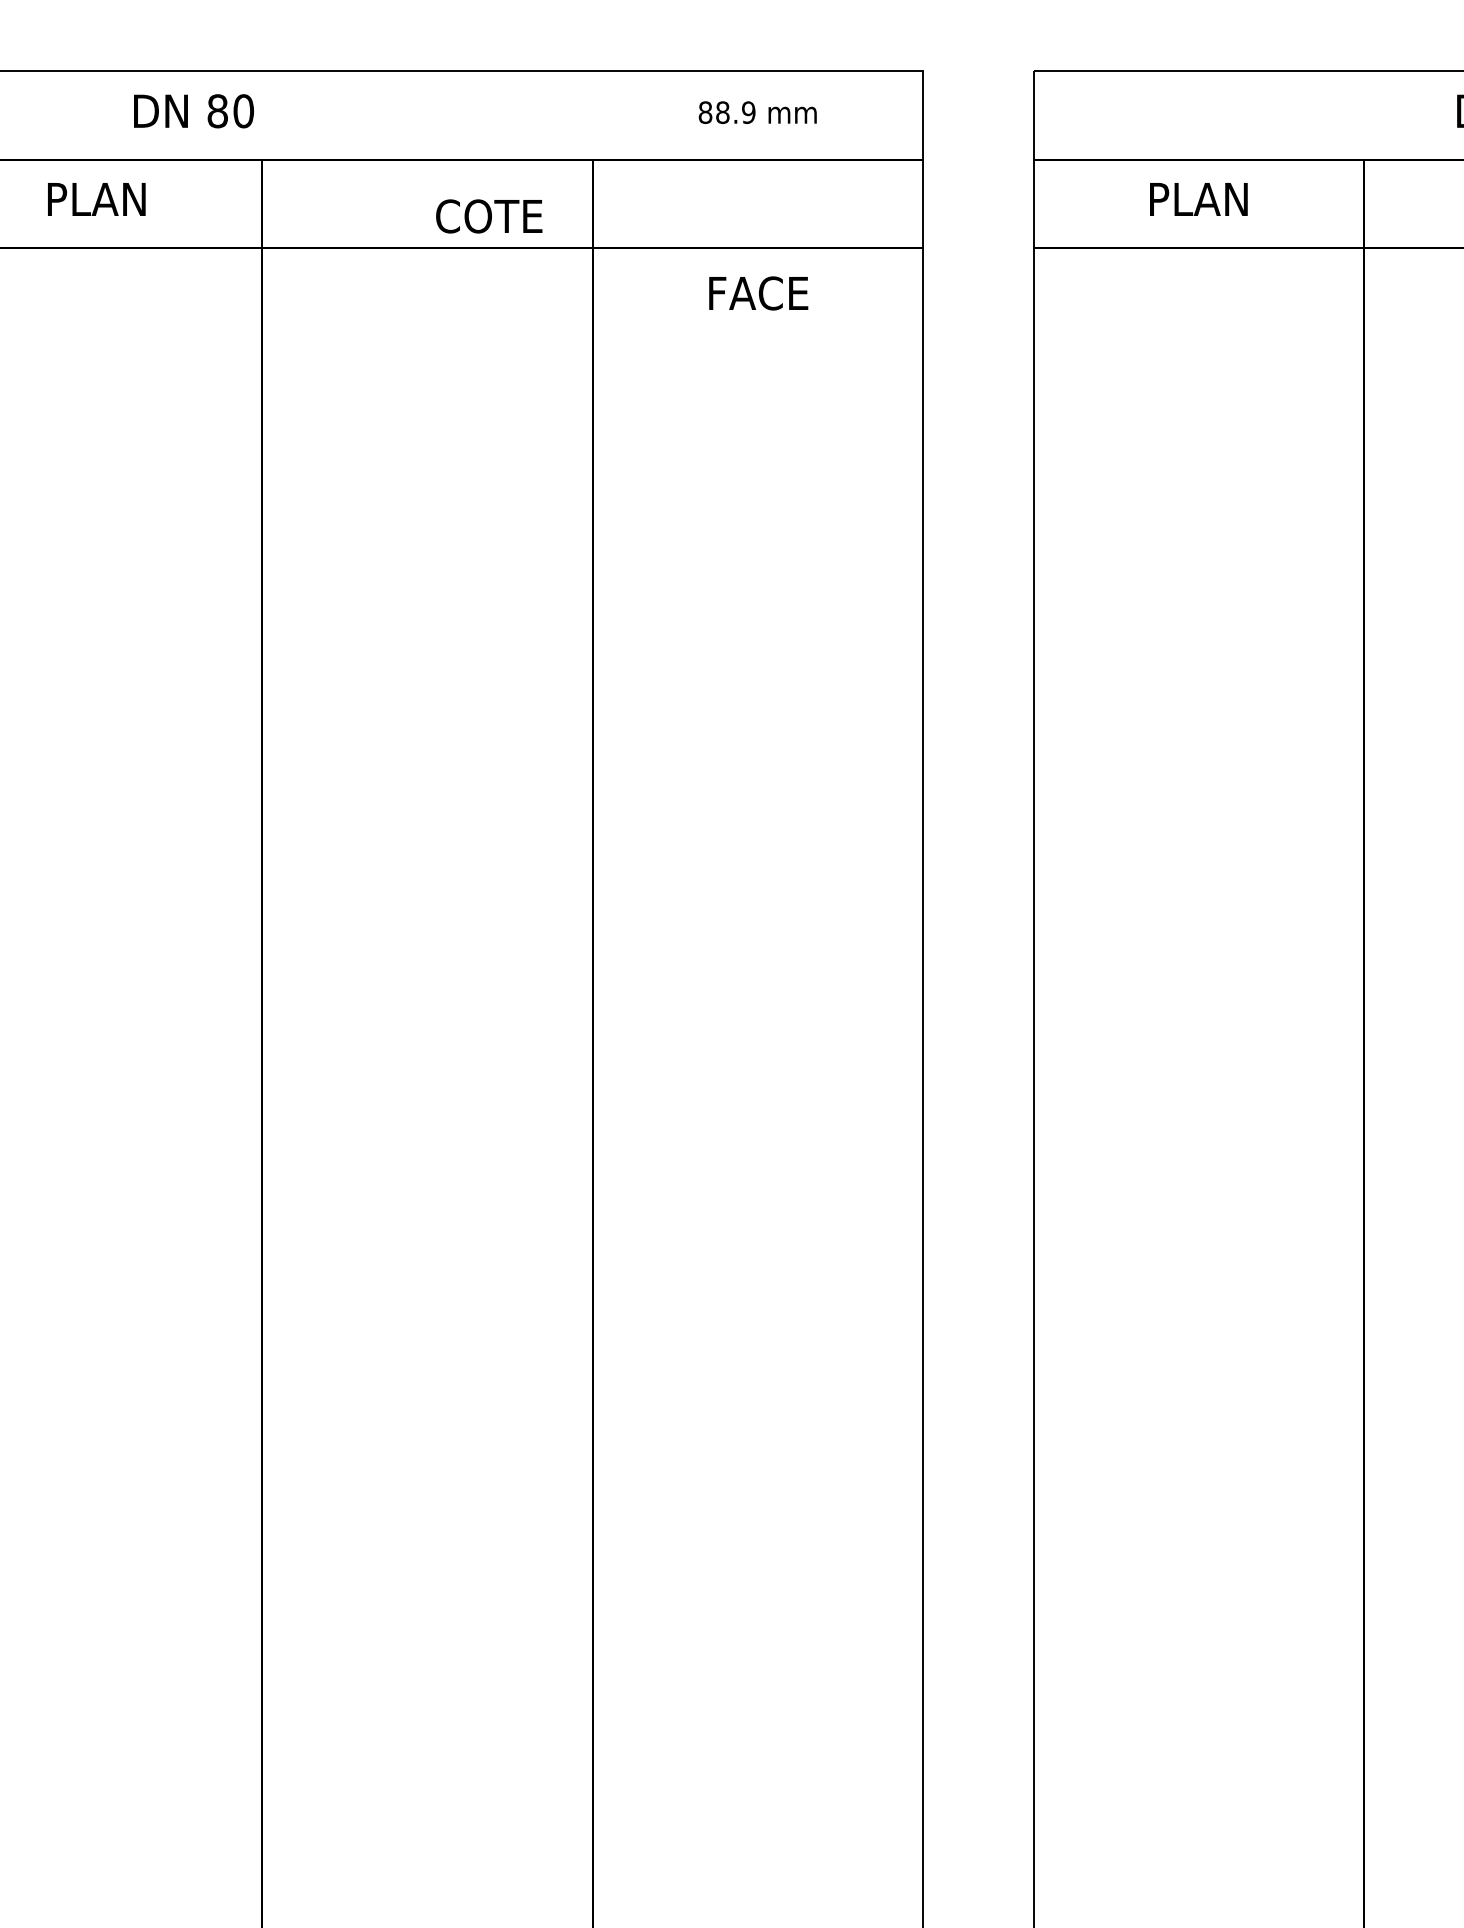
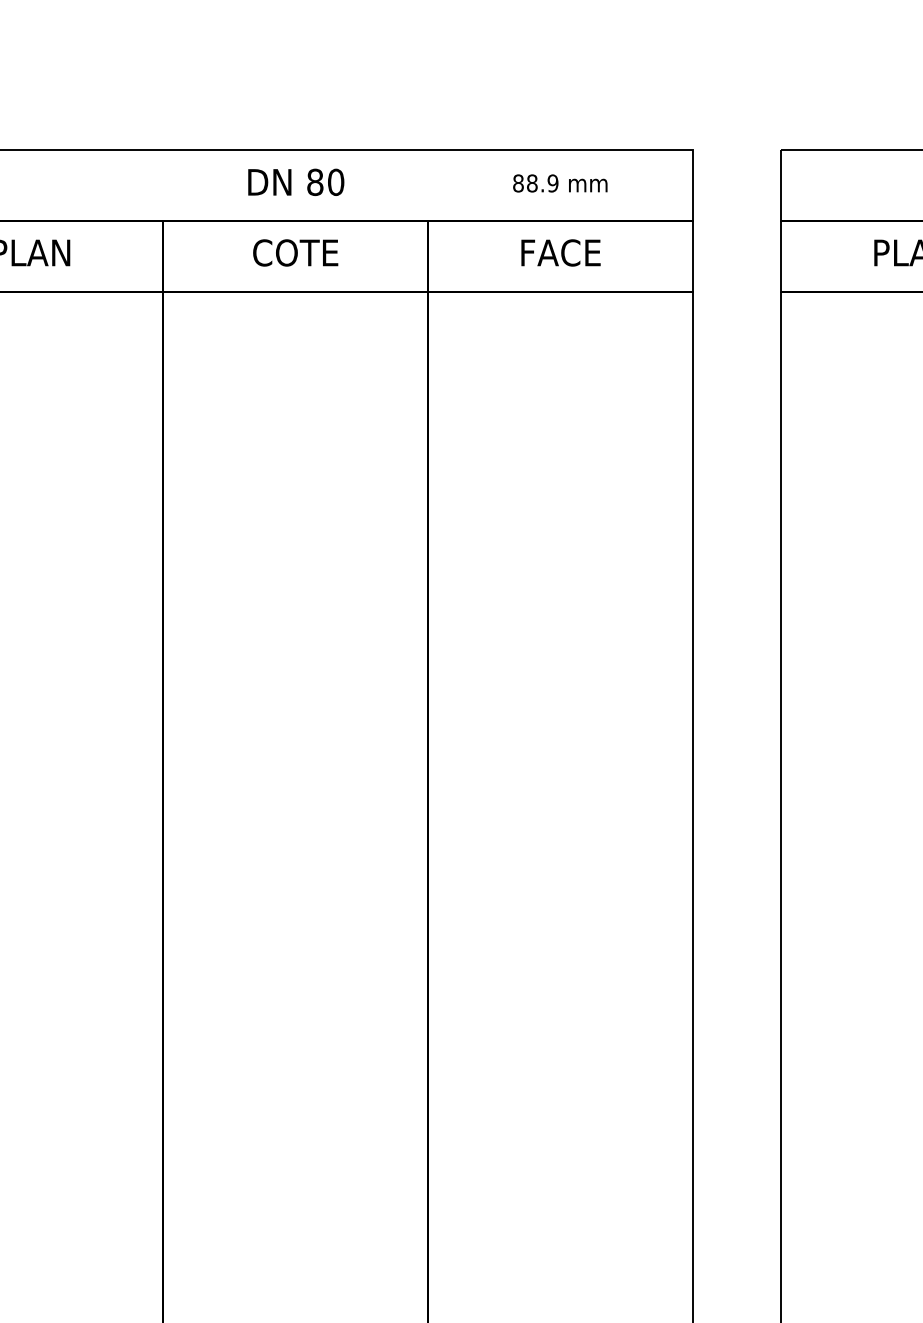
text: (193, 111) -> (295, 182), moved
text: (489, 216) -> (295, 253), moved
text: (758, 293) -> (560, 253), moved

